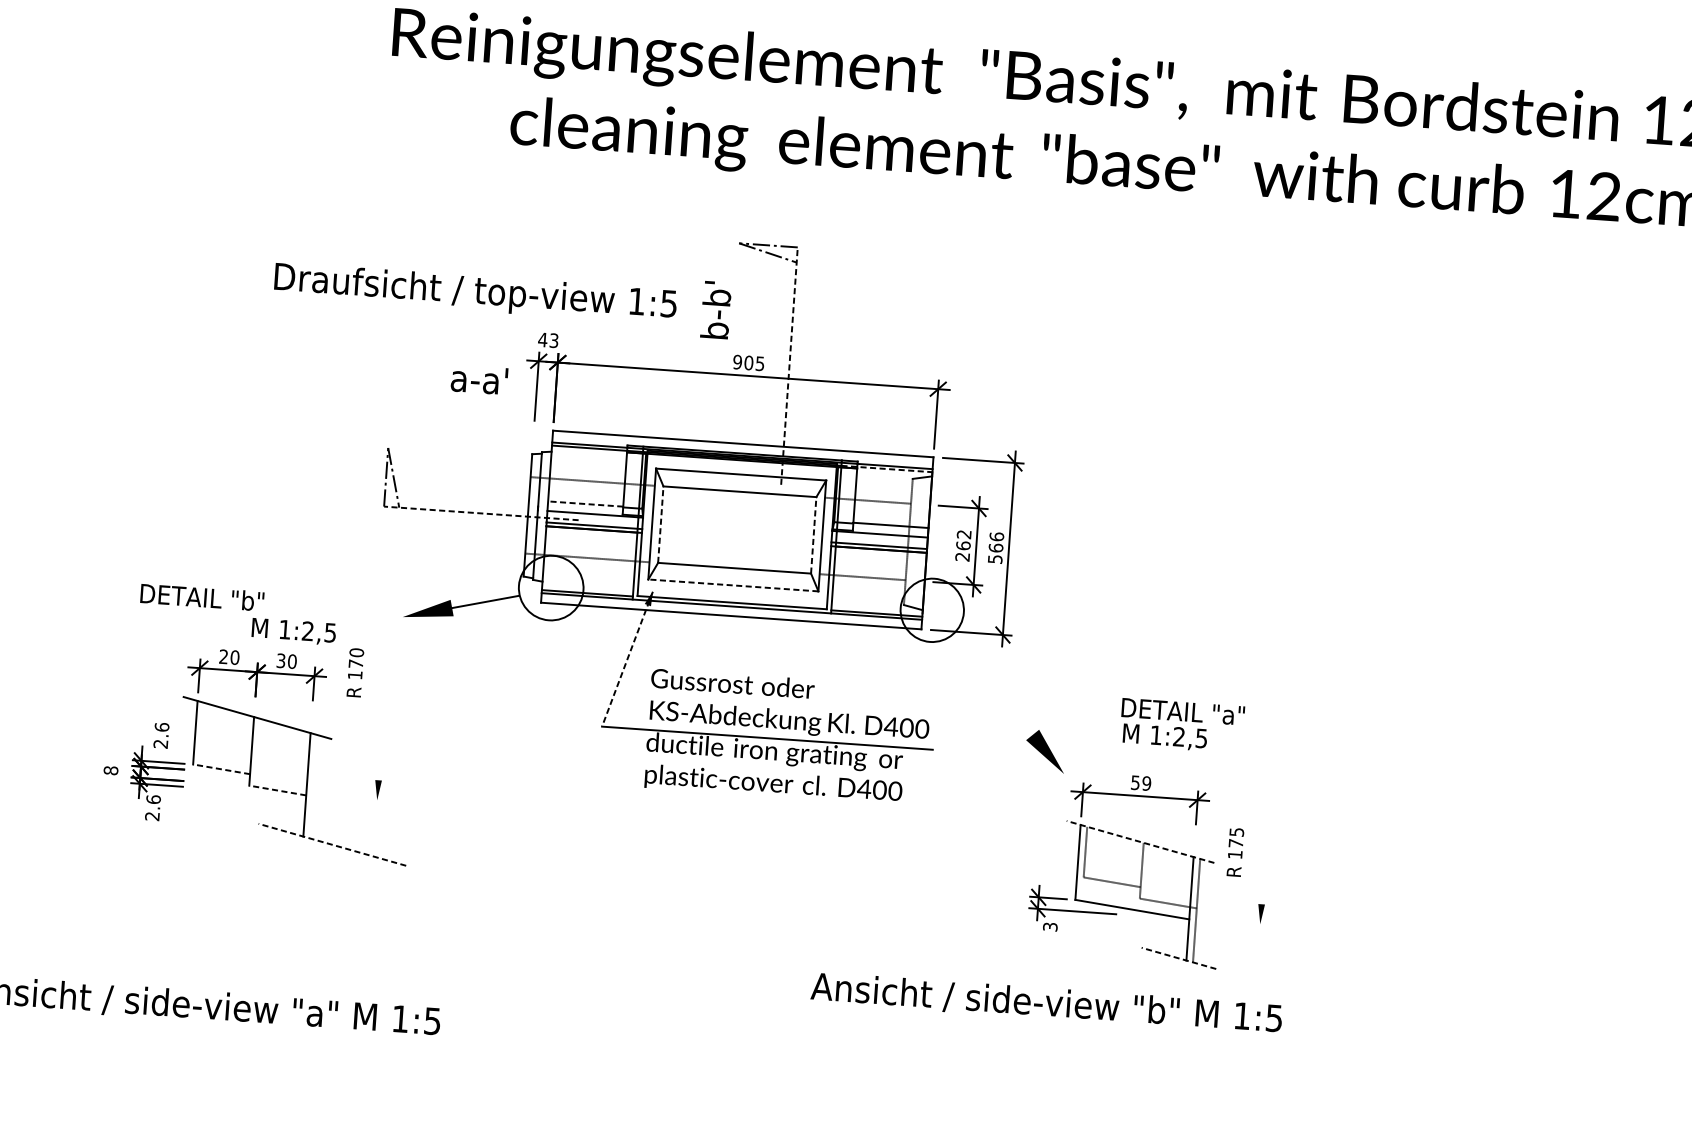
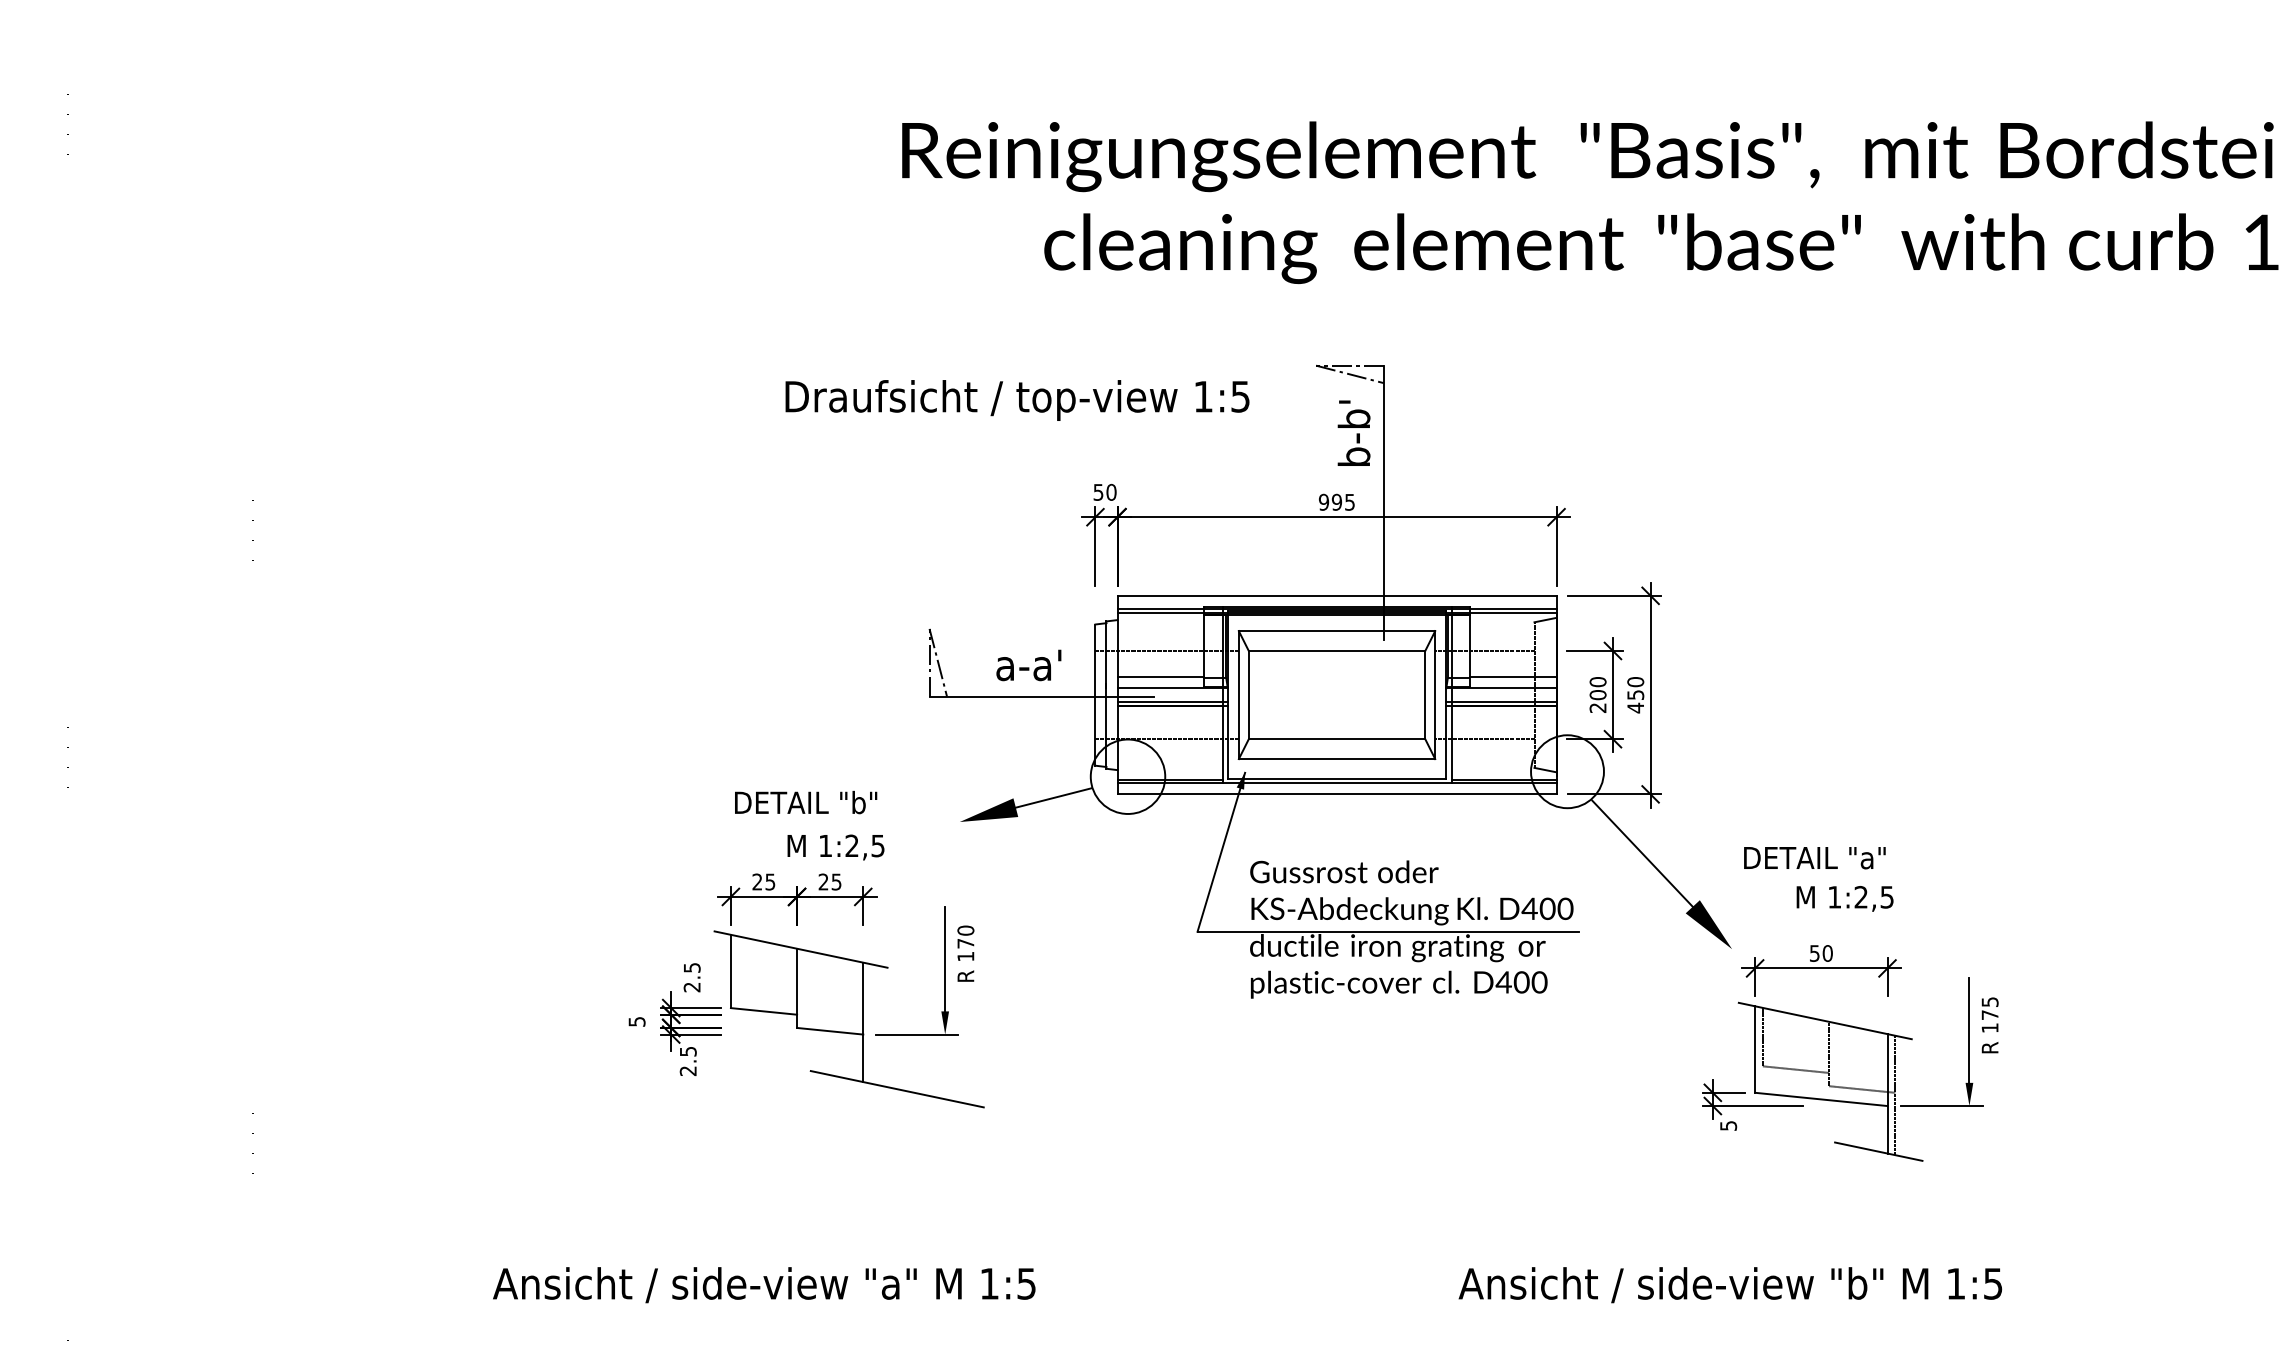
text: (475, 293) -> (1017, 400), moved
text: (715, 309) -> (1353, 432), moved
text: (548, 340) -> (1104, 492), 43 -> 50
text: (748, 363) -> (1336, 502), 905 -> 995
line: (789, 365) -> (1383, 502), dashed -> solid
text: (479, 379) -> (1028, 665), moved
line: (887, 469) -> (1504, 613), dashed -> solid
line: (585, 504) -> (1160, 677), dashed -> solid
line: (481, 513) -> (1041, 696), dashed -> solid
line: (660, 524) -> (1248, 694), dashed -> solid
line: (813, 534) -> (1425, 694), dashed -> solid
text: (963, 540) -> (1597, 688), 262 -> 200
text: (995, 548) -> (1635, 695), 566 -> 450
line: (732, 585) -> (1336, 759), dashed -> solid
text: (202, 597) -> (806, 802), moved
text: (235, 657) -> (770, 881), 20 -> 25
line: (627, 659) -> (1221, 852), dashed -> solid
text: (286, 660) -> (829, 881), 30 -> 25
text: (355, 672) -> (965, 953), moved
line: (992, 685) -> (1642, 853), added
text: (1182, 712) -> (1814, 858), moved
text: (161, 726) -> (691, 967), 2.6 -> 2.5
line: (382, 735) -> (945, 959), added
line: (221, 769) -> (763, 1011), dashed -> solid
text: (110, 770) -> (636, 1021), 8 -> 5
text: (1146, 783) -> (1827, 953), 59 -> 50
line: (277, 790) -> (829, 1031), dashed -> solid
line: (353, 798) -> (917, 1034), added
text: (152, 799) -> (687, 1051), 2.6 -> 2.5
line: (1139, 841) -> (1824, 1020), dashed -> solid
line: (331, 845) -> (896, 1089), dashed -> solid
text: (1234, 852) -> (1989, 1025), moved
line: (1264, 858) -> (1969, 1030), added
line: (1236, 923) -> (1941, 1106), added
text: (1050, 926) -> (1728, 1125), 3 -> 5
line: (1178, 958) -> (1878, 1151), dashed -> solid
text: (1046, 1003) -> (1730, 1285), moved

